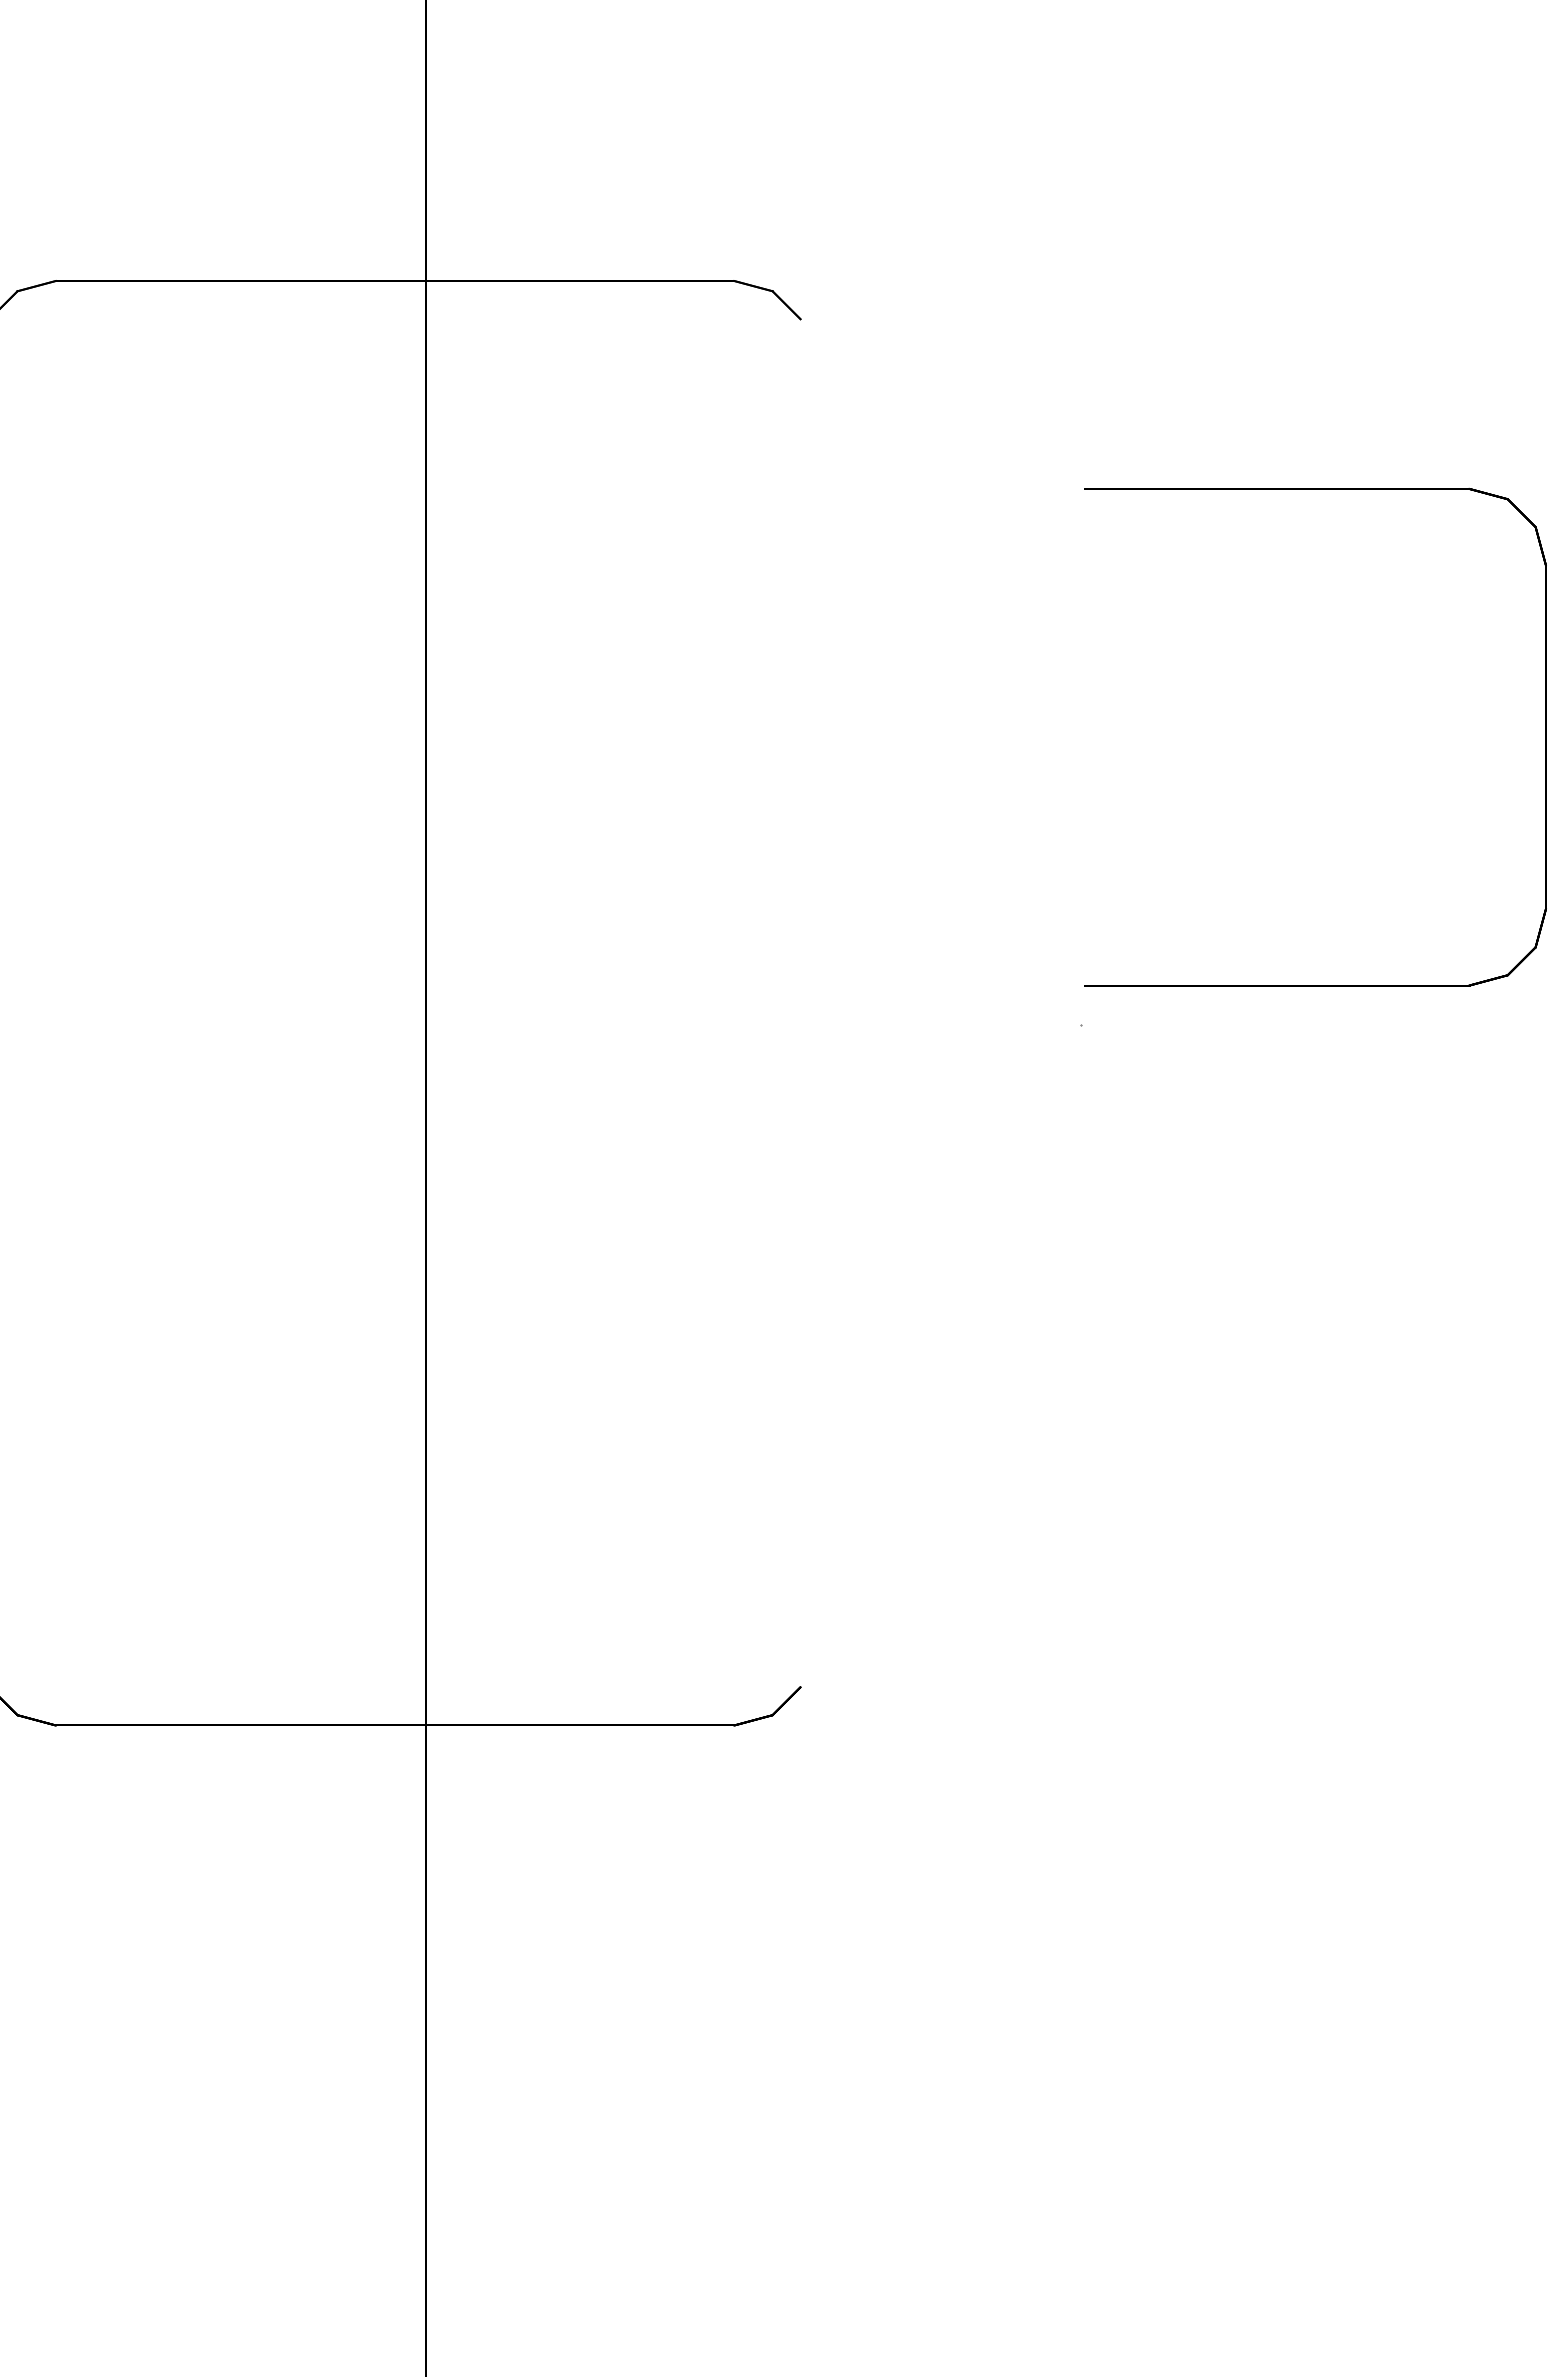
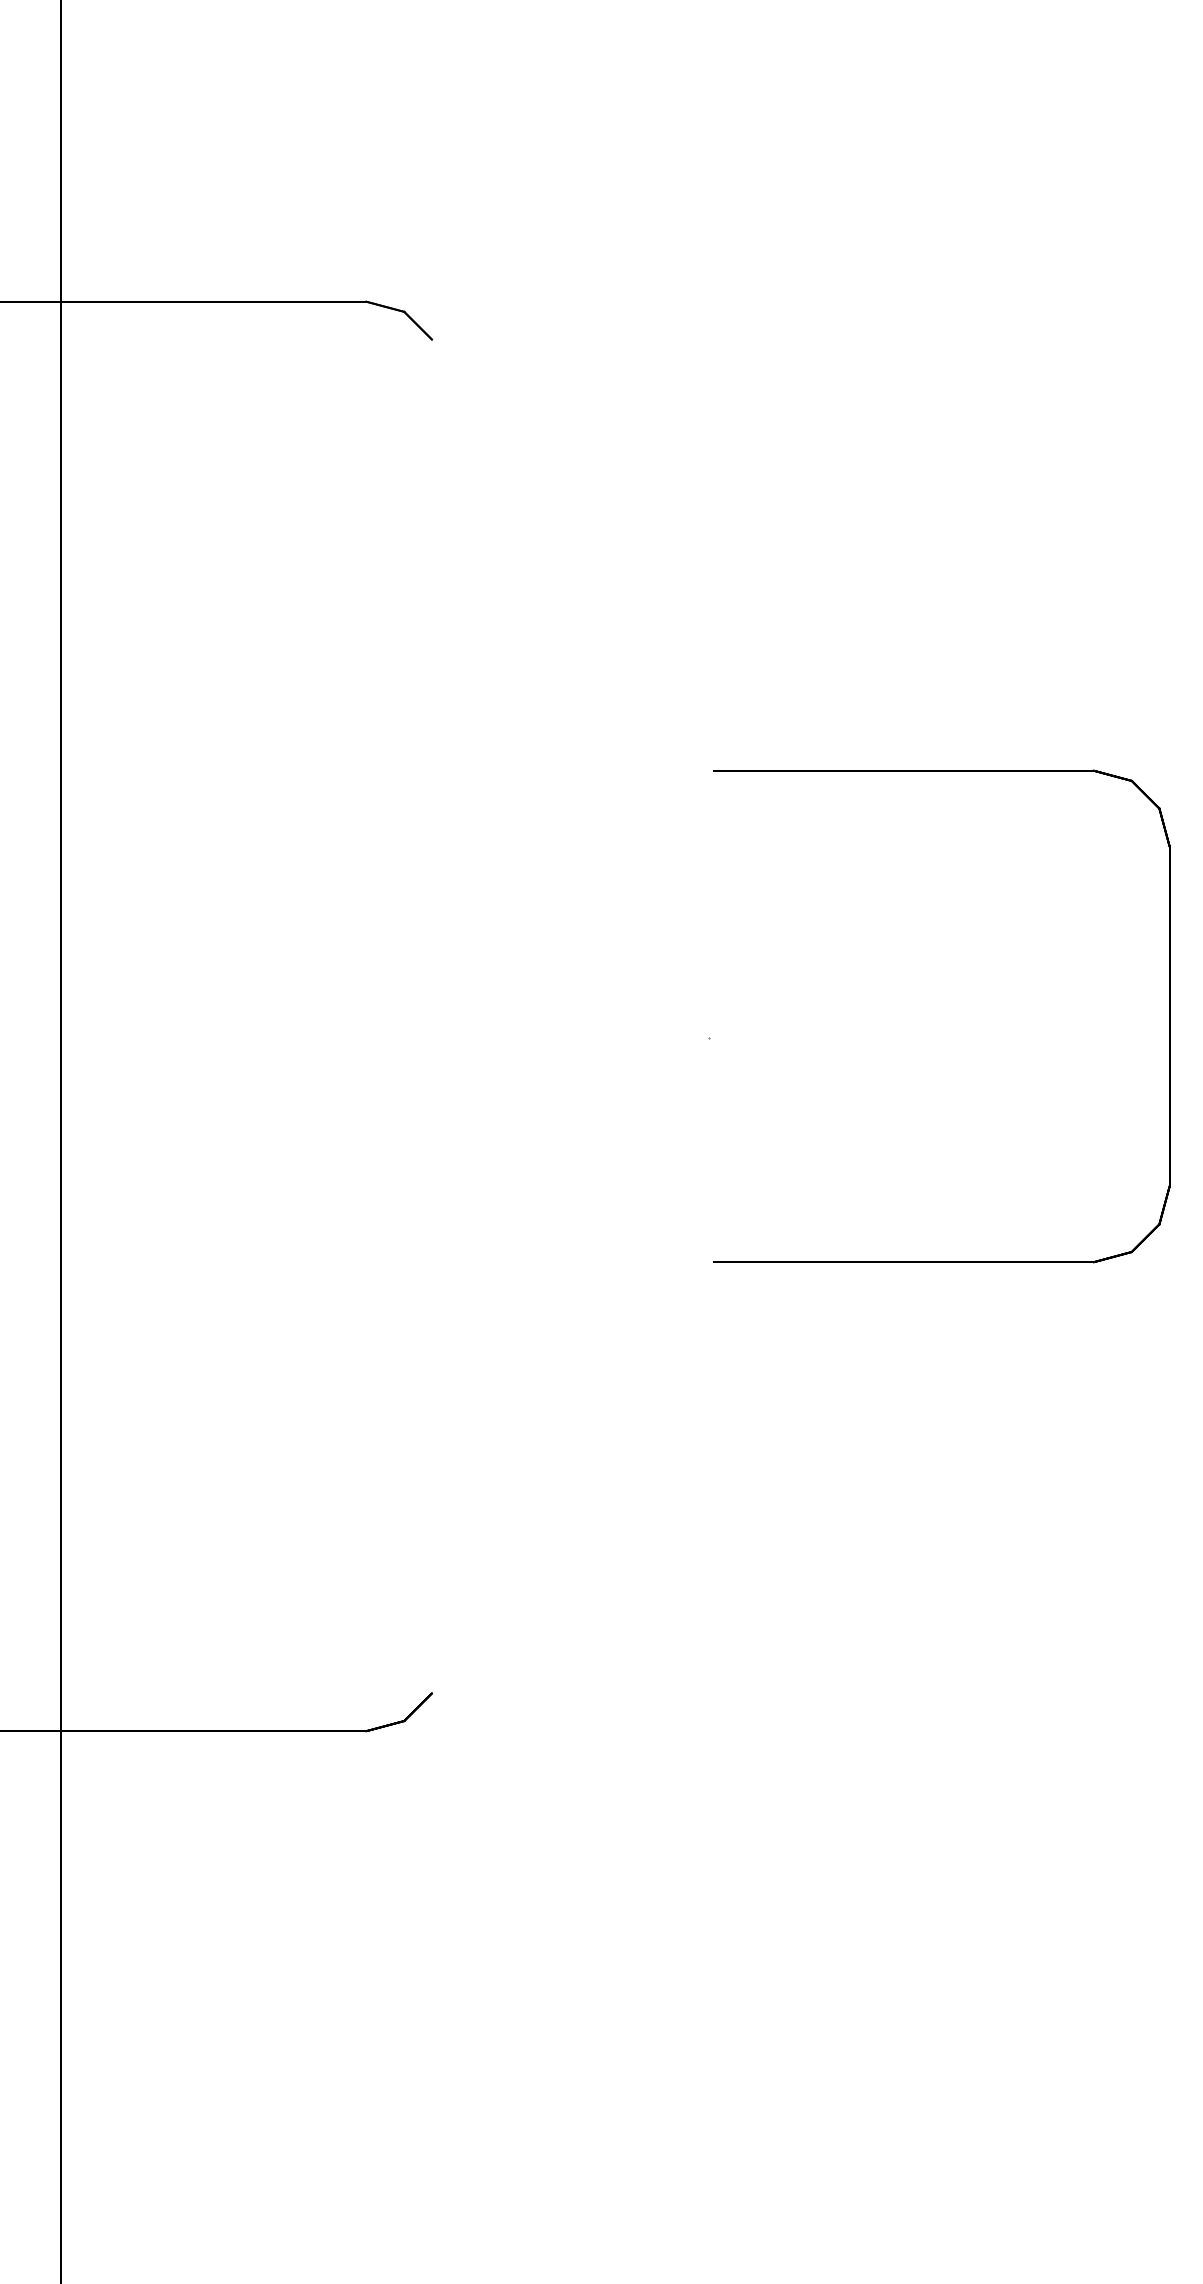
part: (1545, 737) -> (1169, 1016), moved

